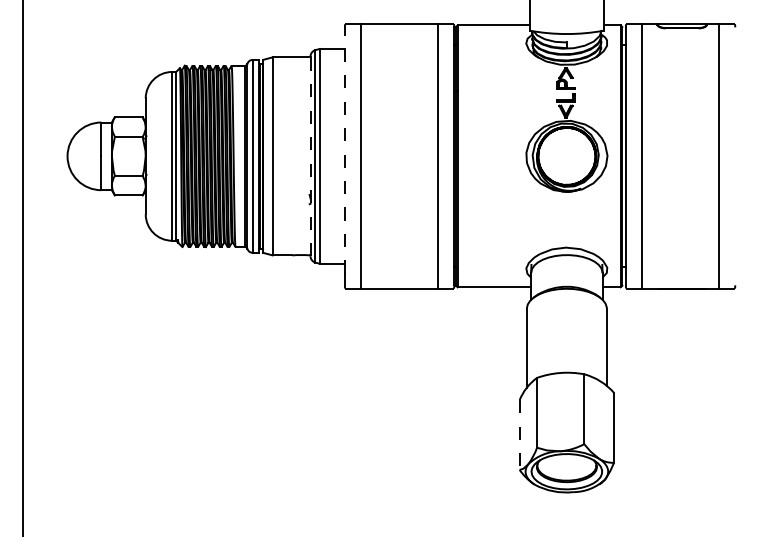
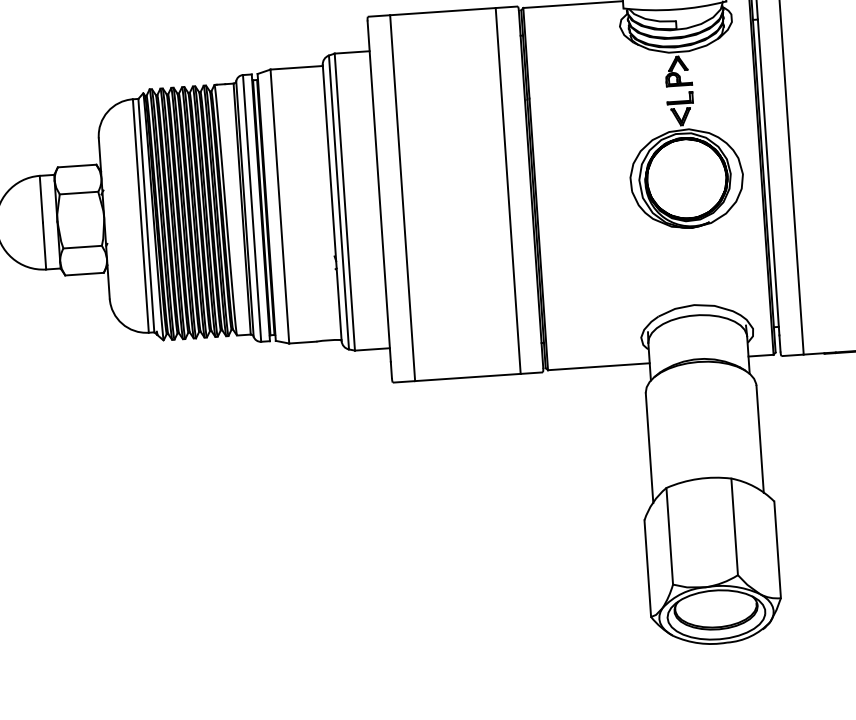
line: (344, 150) -> (378, 191), dashed -> solid
line: (310, 156) -> (332, 203), dashed -> solid
line: (519, 435) -> (647, 569), dashed -> solid

